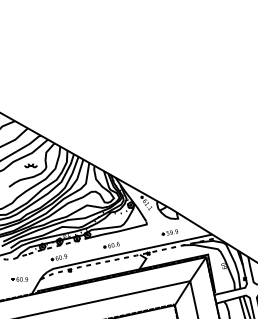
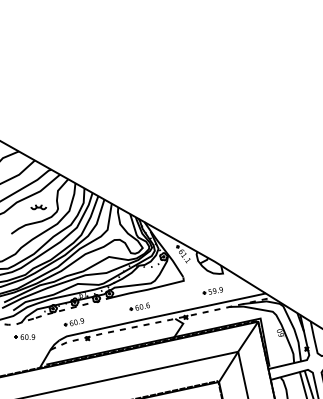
part: (19, 279) -> (24, 337), moved

